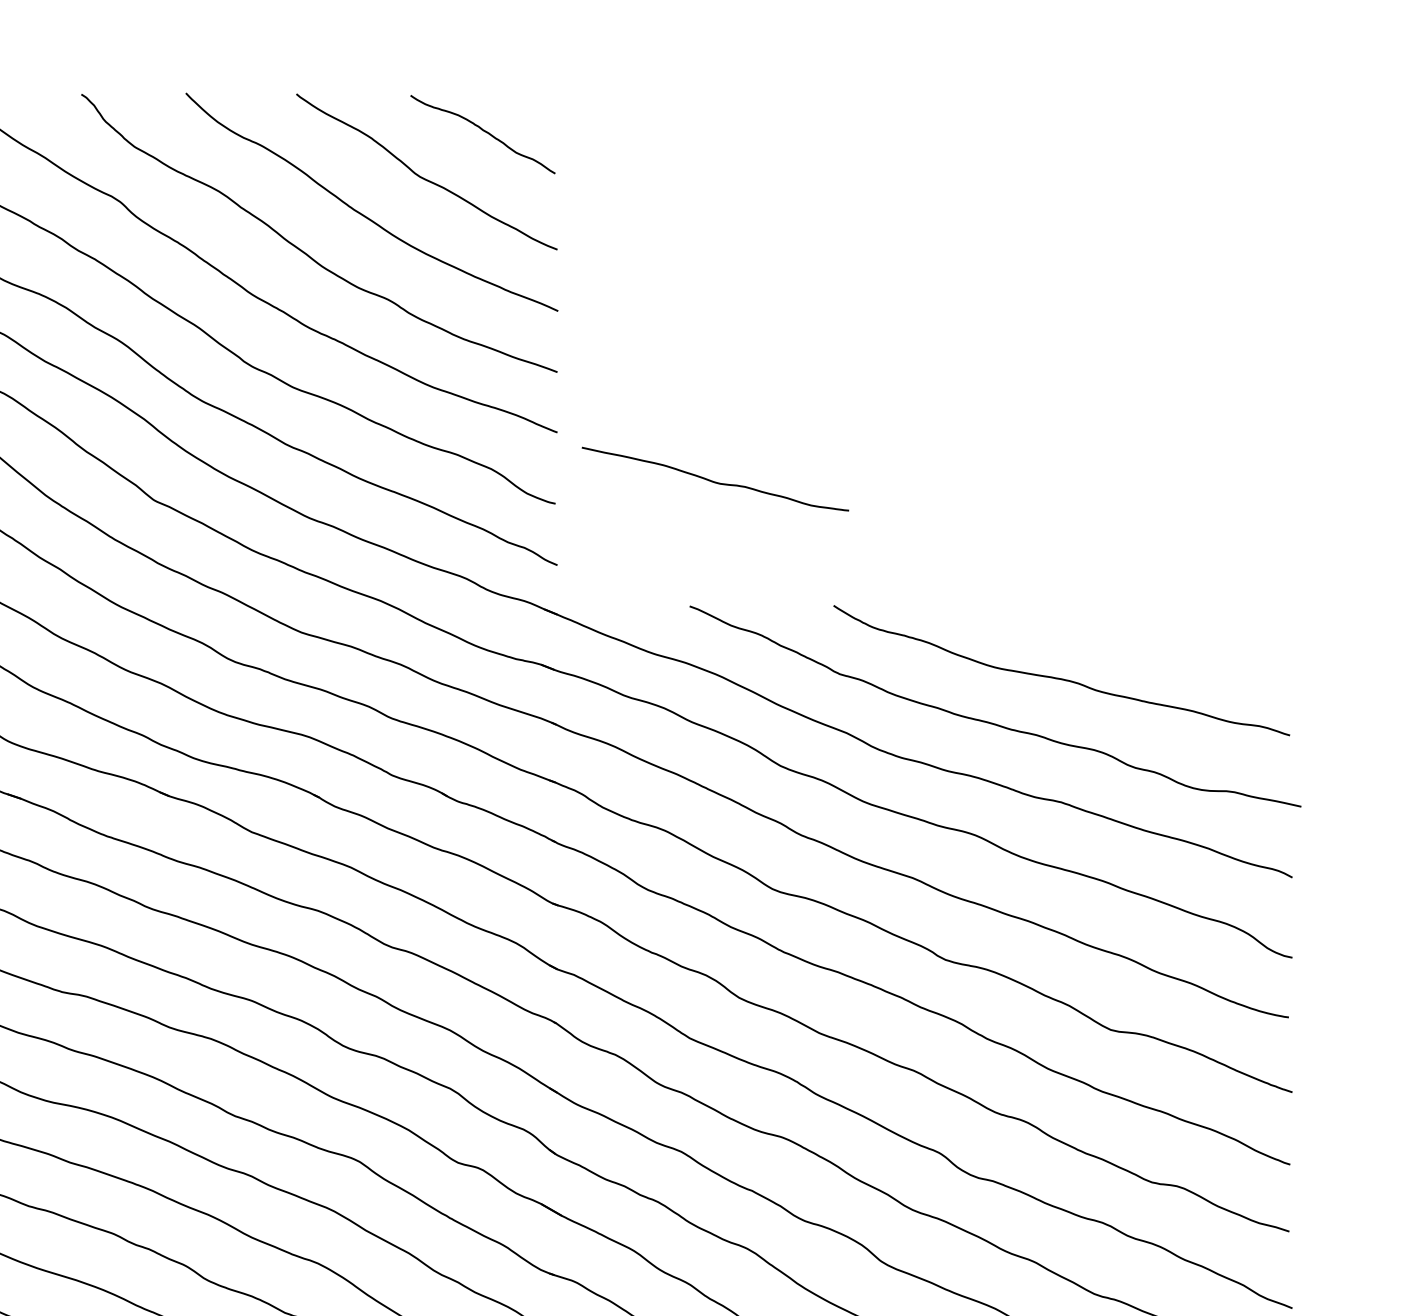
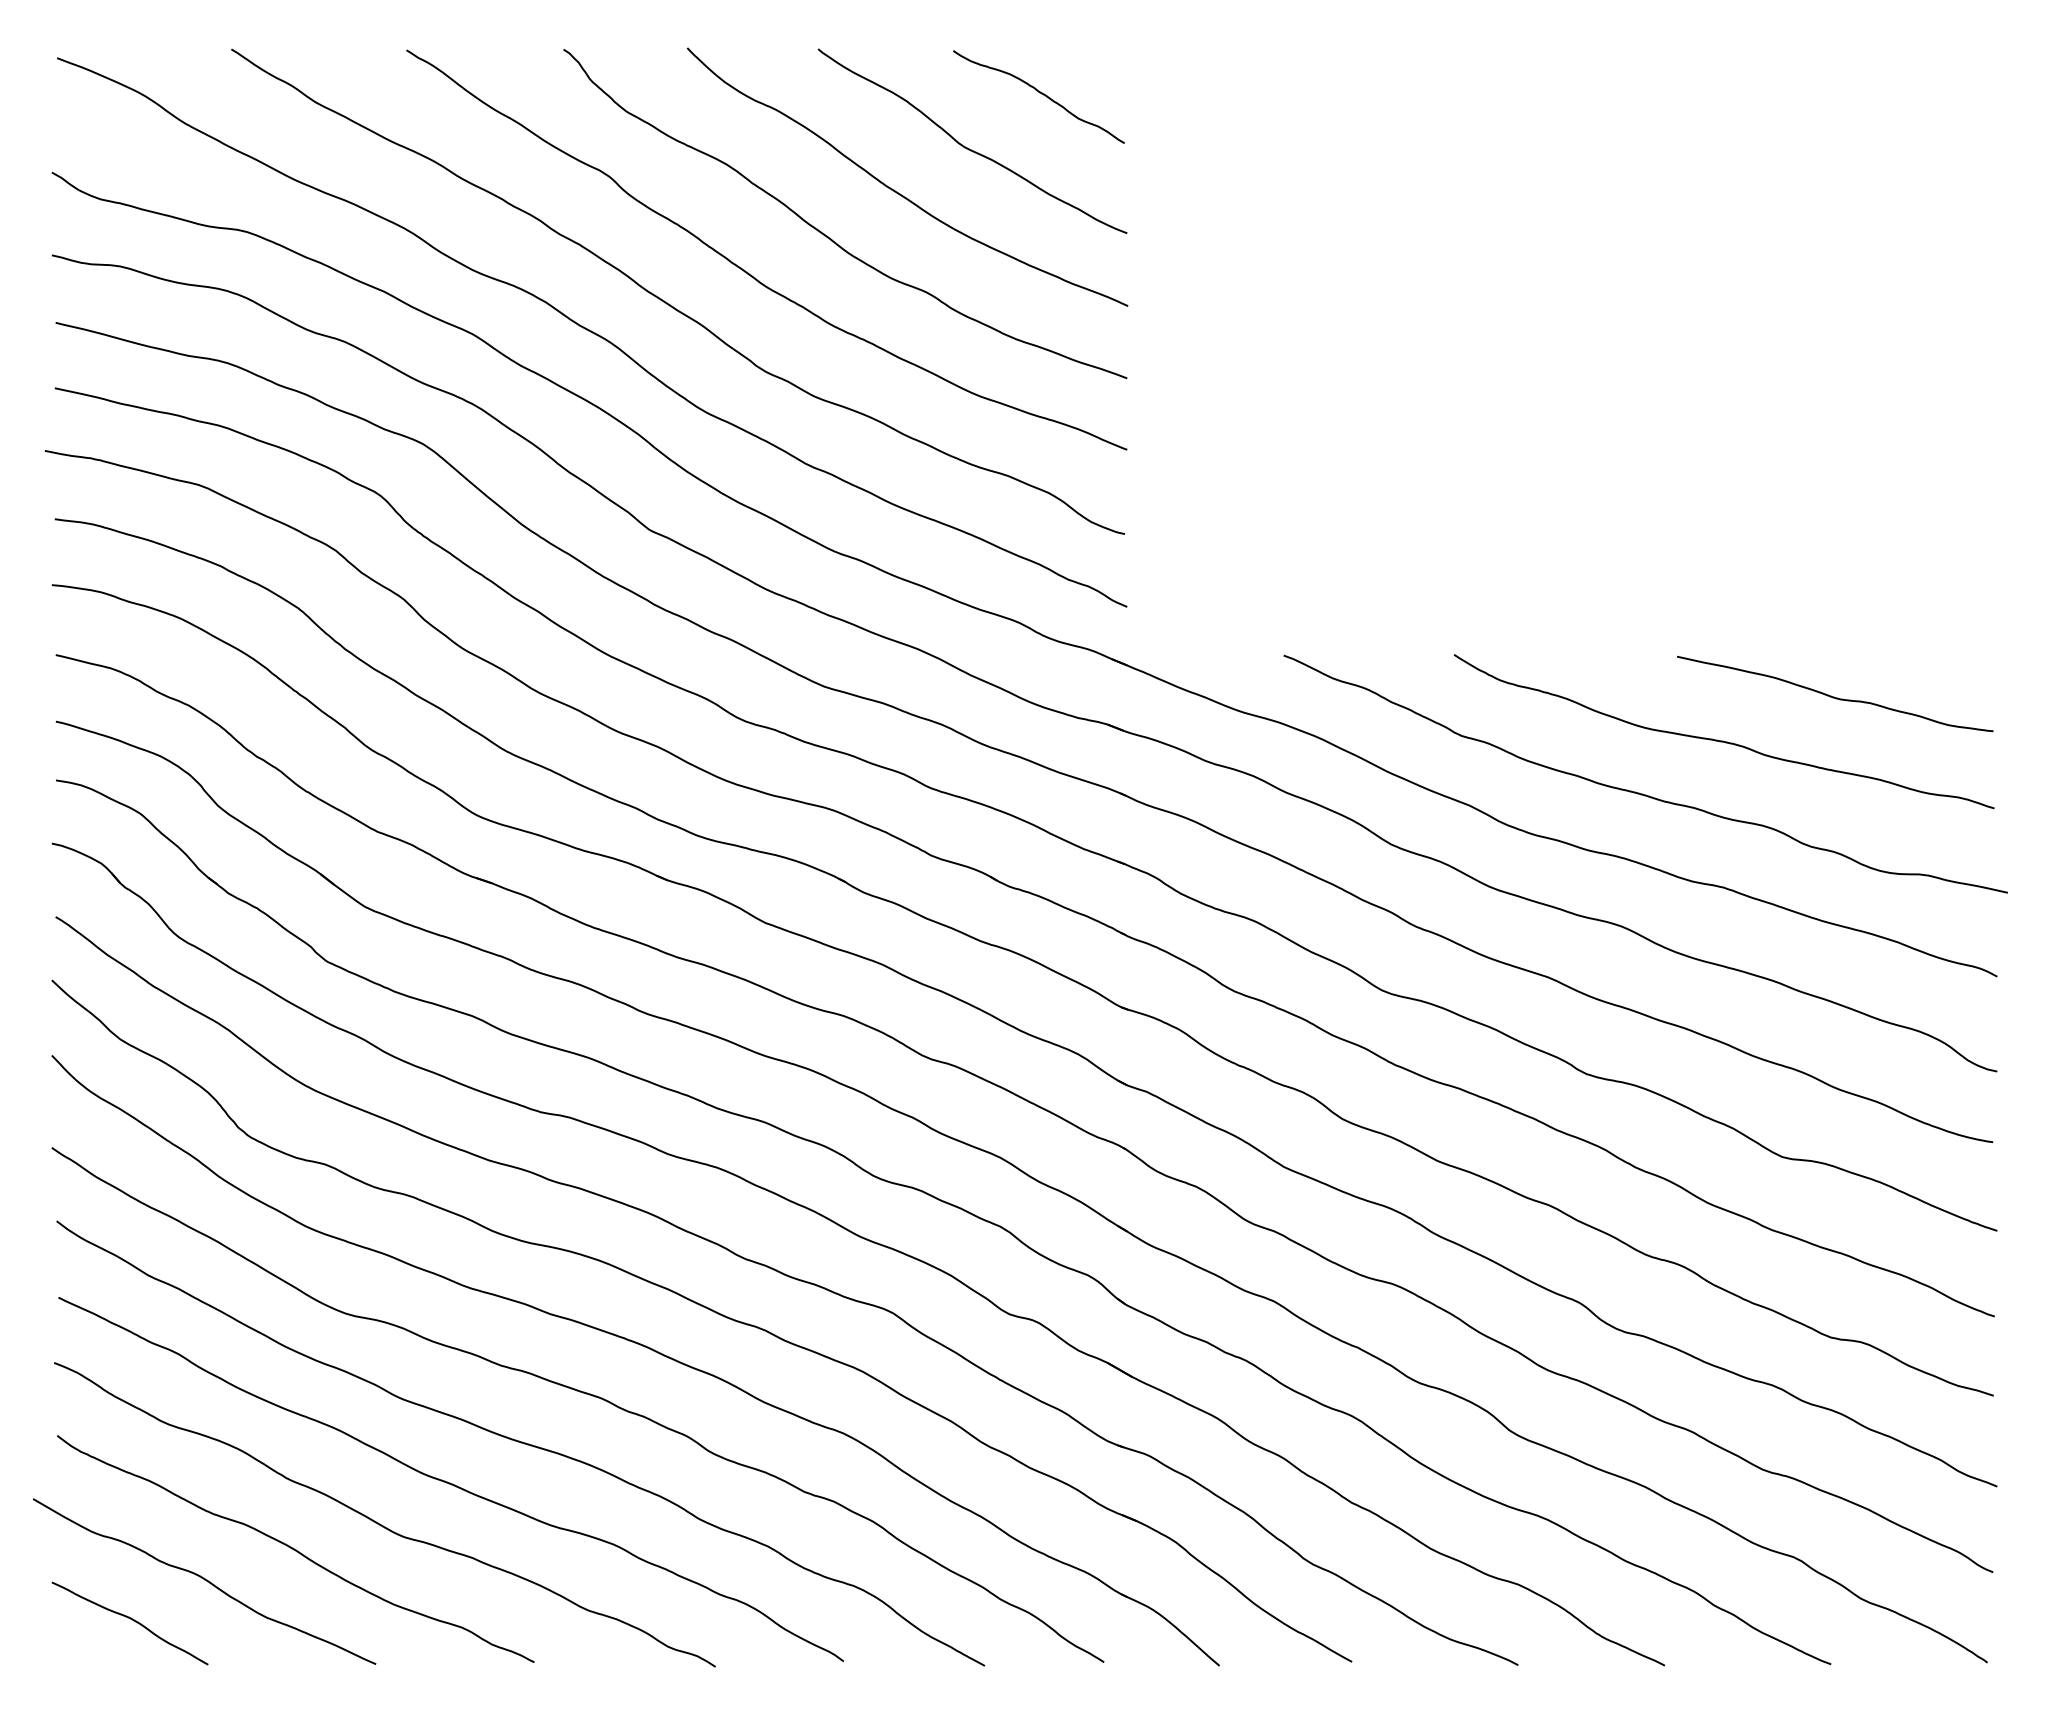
curve: (714, 481) -> (1834, 696), moved

